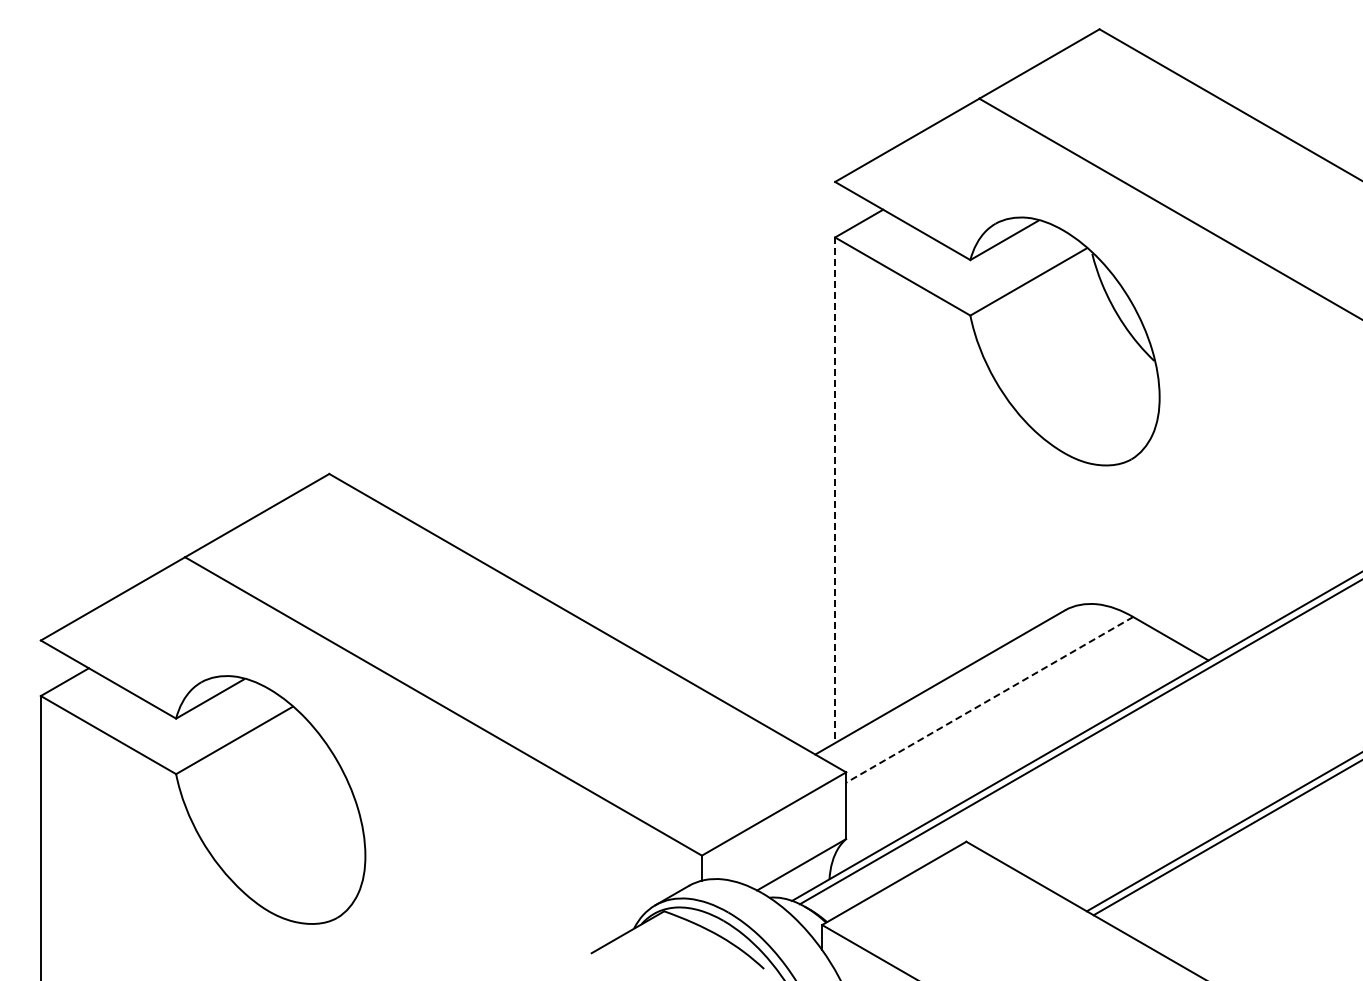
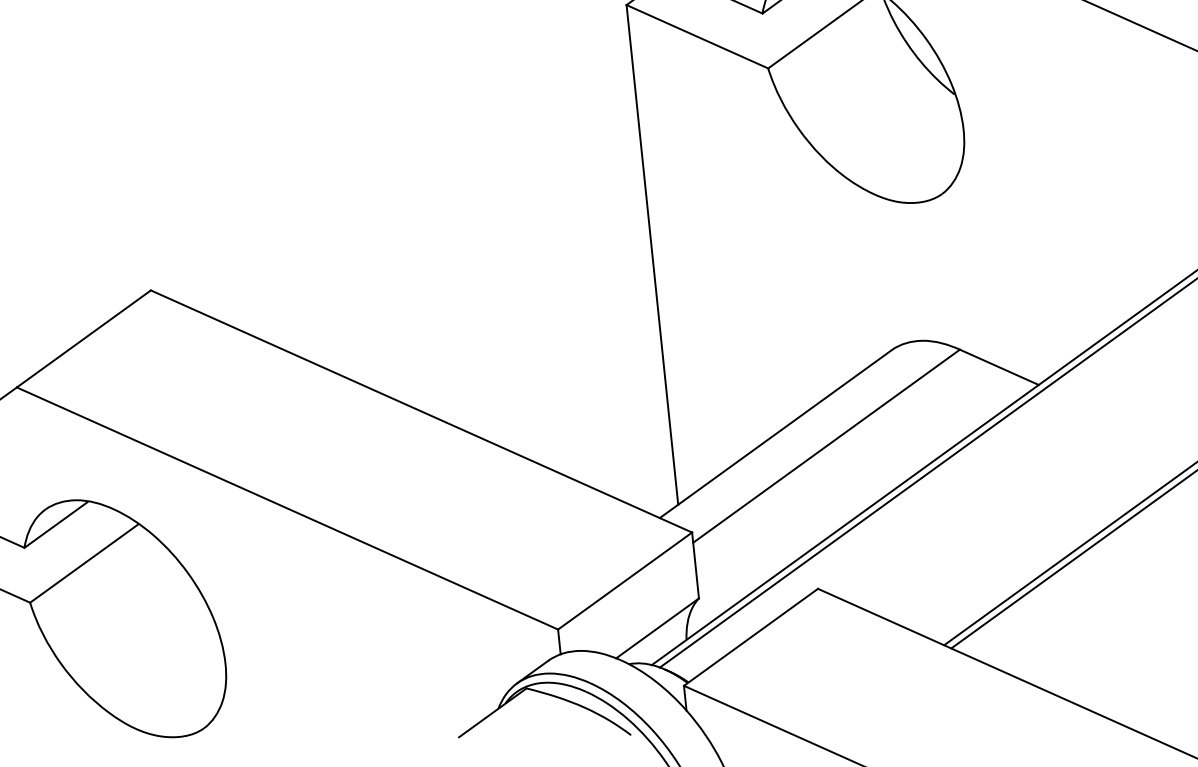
line: (835, 490) -> (652, 255), dashed -> solid
line: (989, 699) -> (826, 445), dashed -> solid

